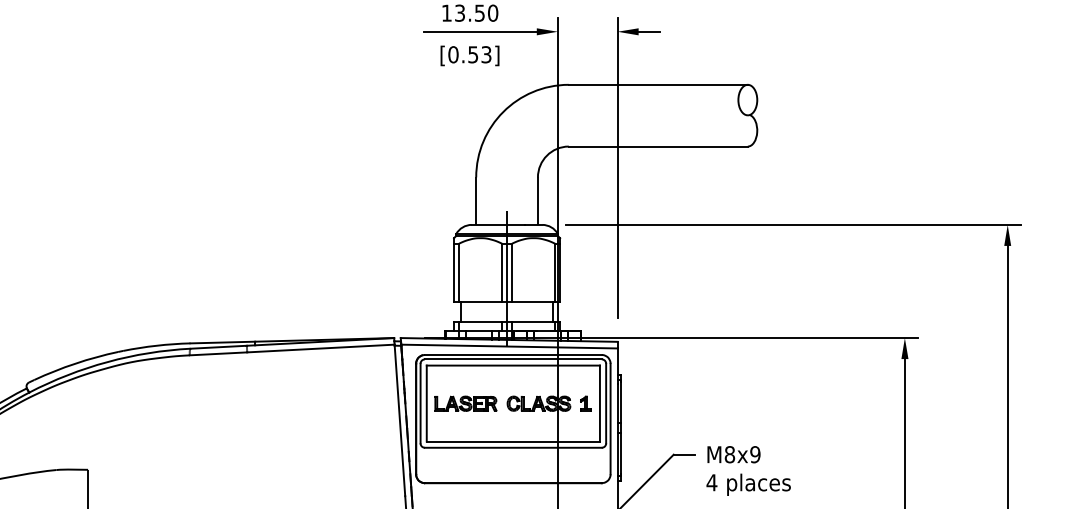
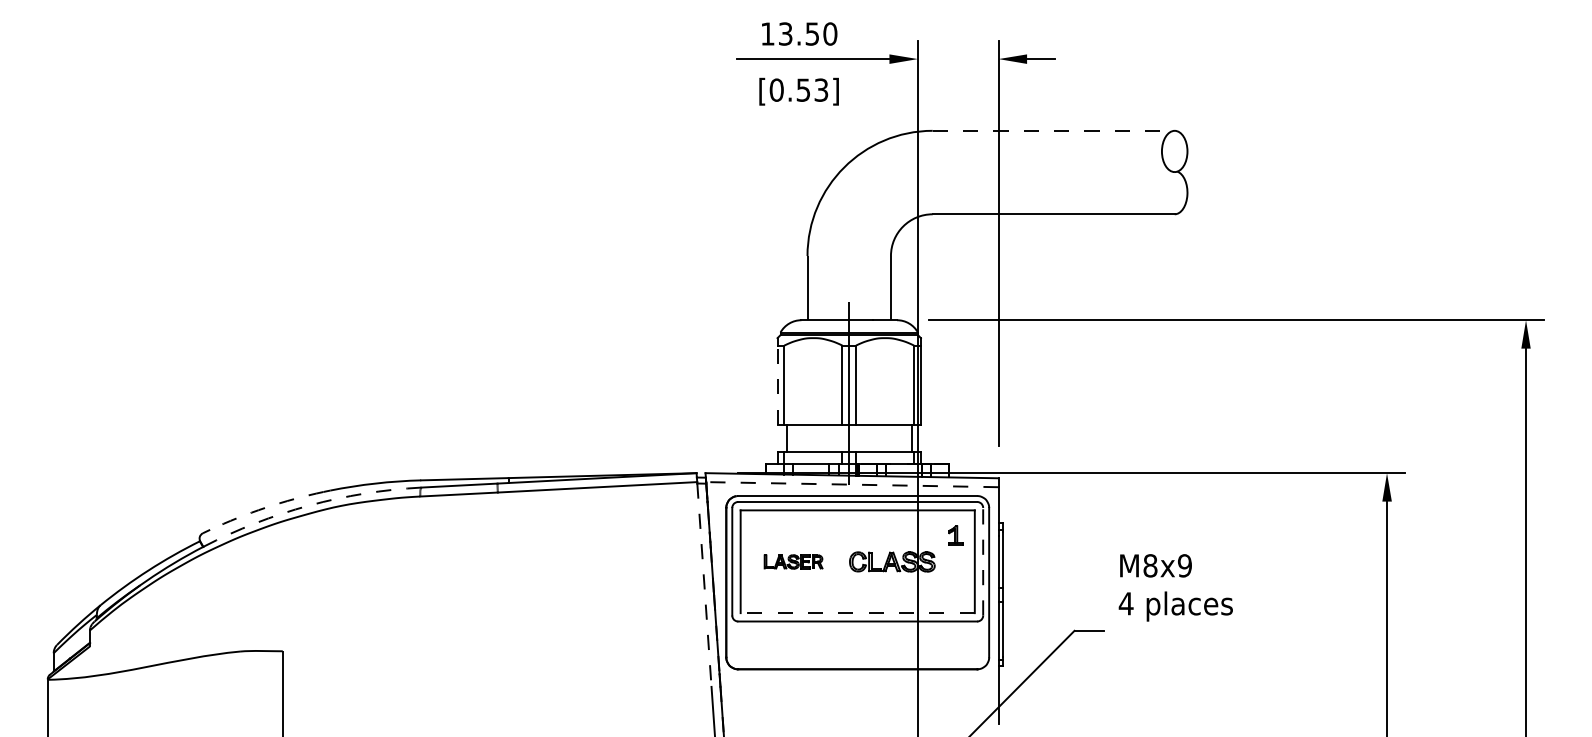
line: (658, 84) -> (1054, 130), solid -> dashed
line: (454, 273) -> (777, 385), solid -> dashed
line: (508, 346) -> (851, 484), solid -> dashed
arc: (107, 361) -> (309, 505), solid -> dashed
arc: (75, 363) -> (265, 507), solid -> dashed
part: (465, 403) -> (793, 561), size x0.7
part: (585, 403) -> (955, 535), moved
line: (606, 403) -> (983, 561), solid -> dashed
line: (400, 421) -> (704, 585), solid -> dashed
line: (513, 441) -> (857, 613), solid -> dashed
text: (748, 470) -> (1175, 587), moved

